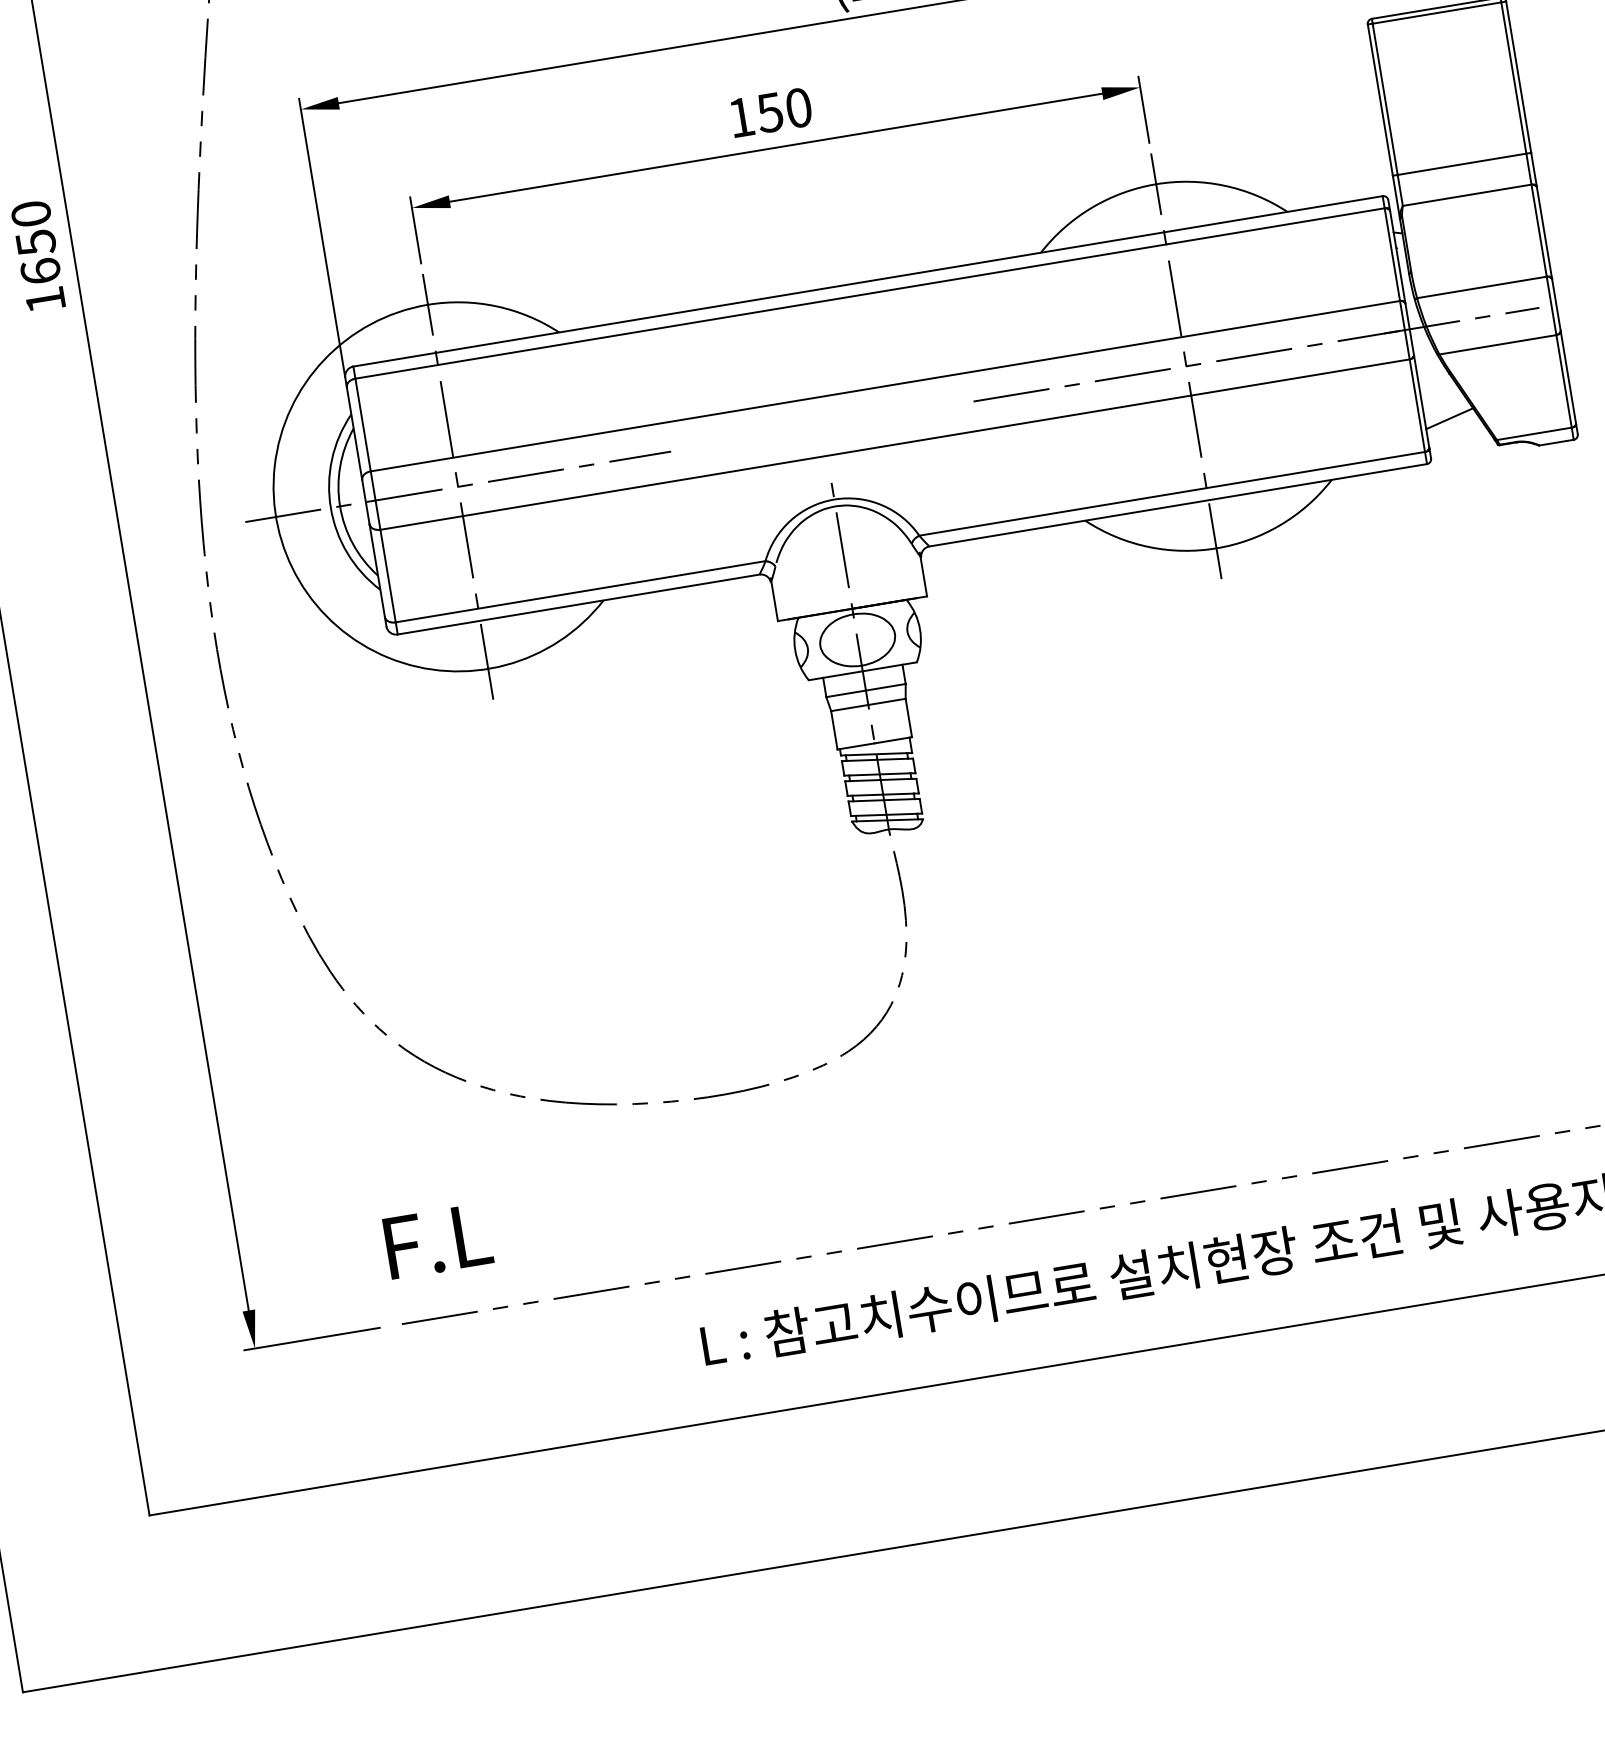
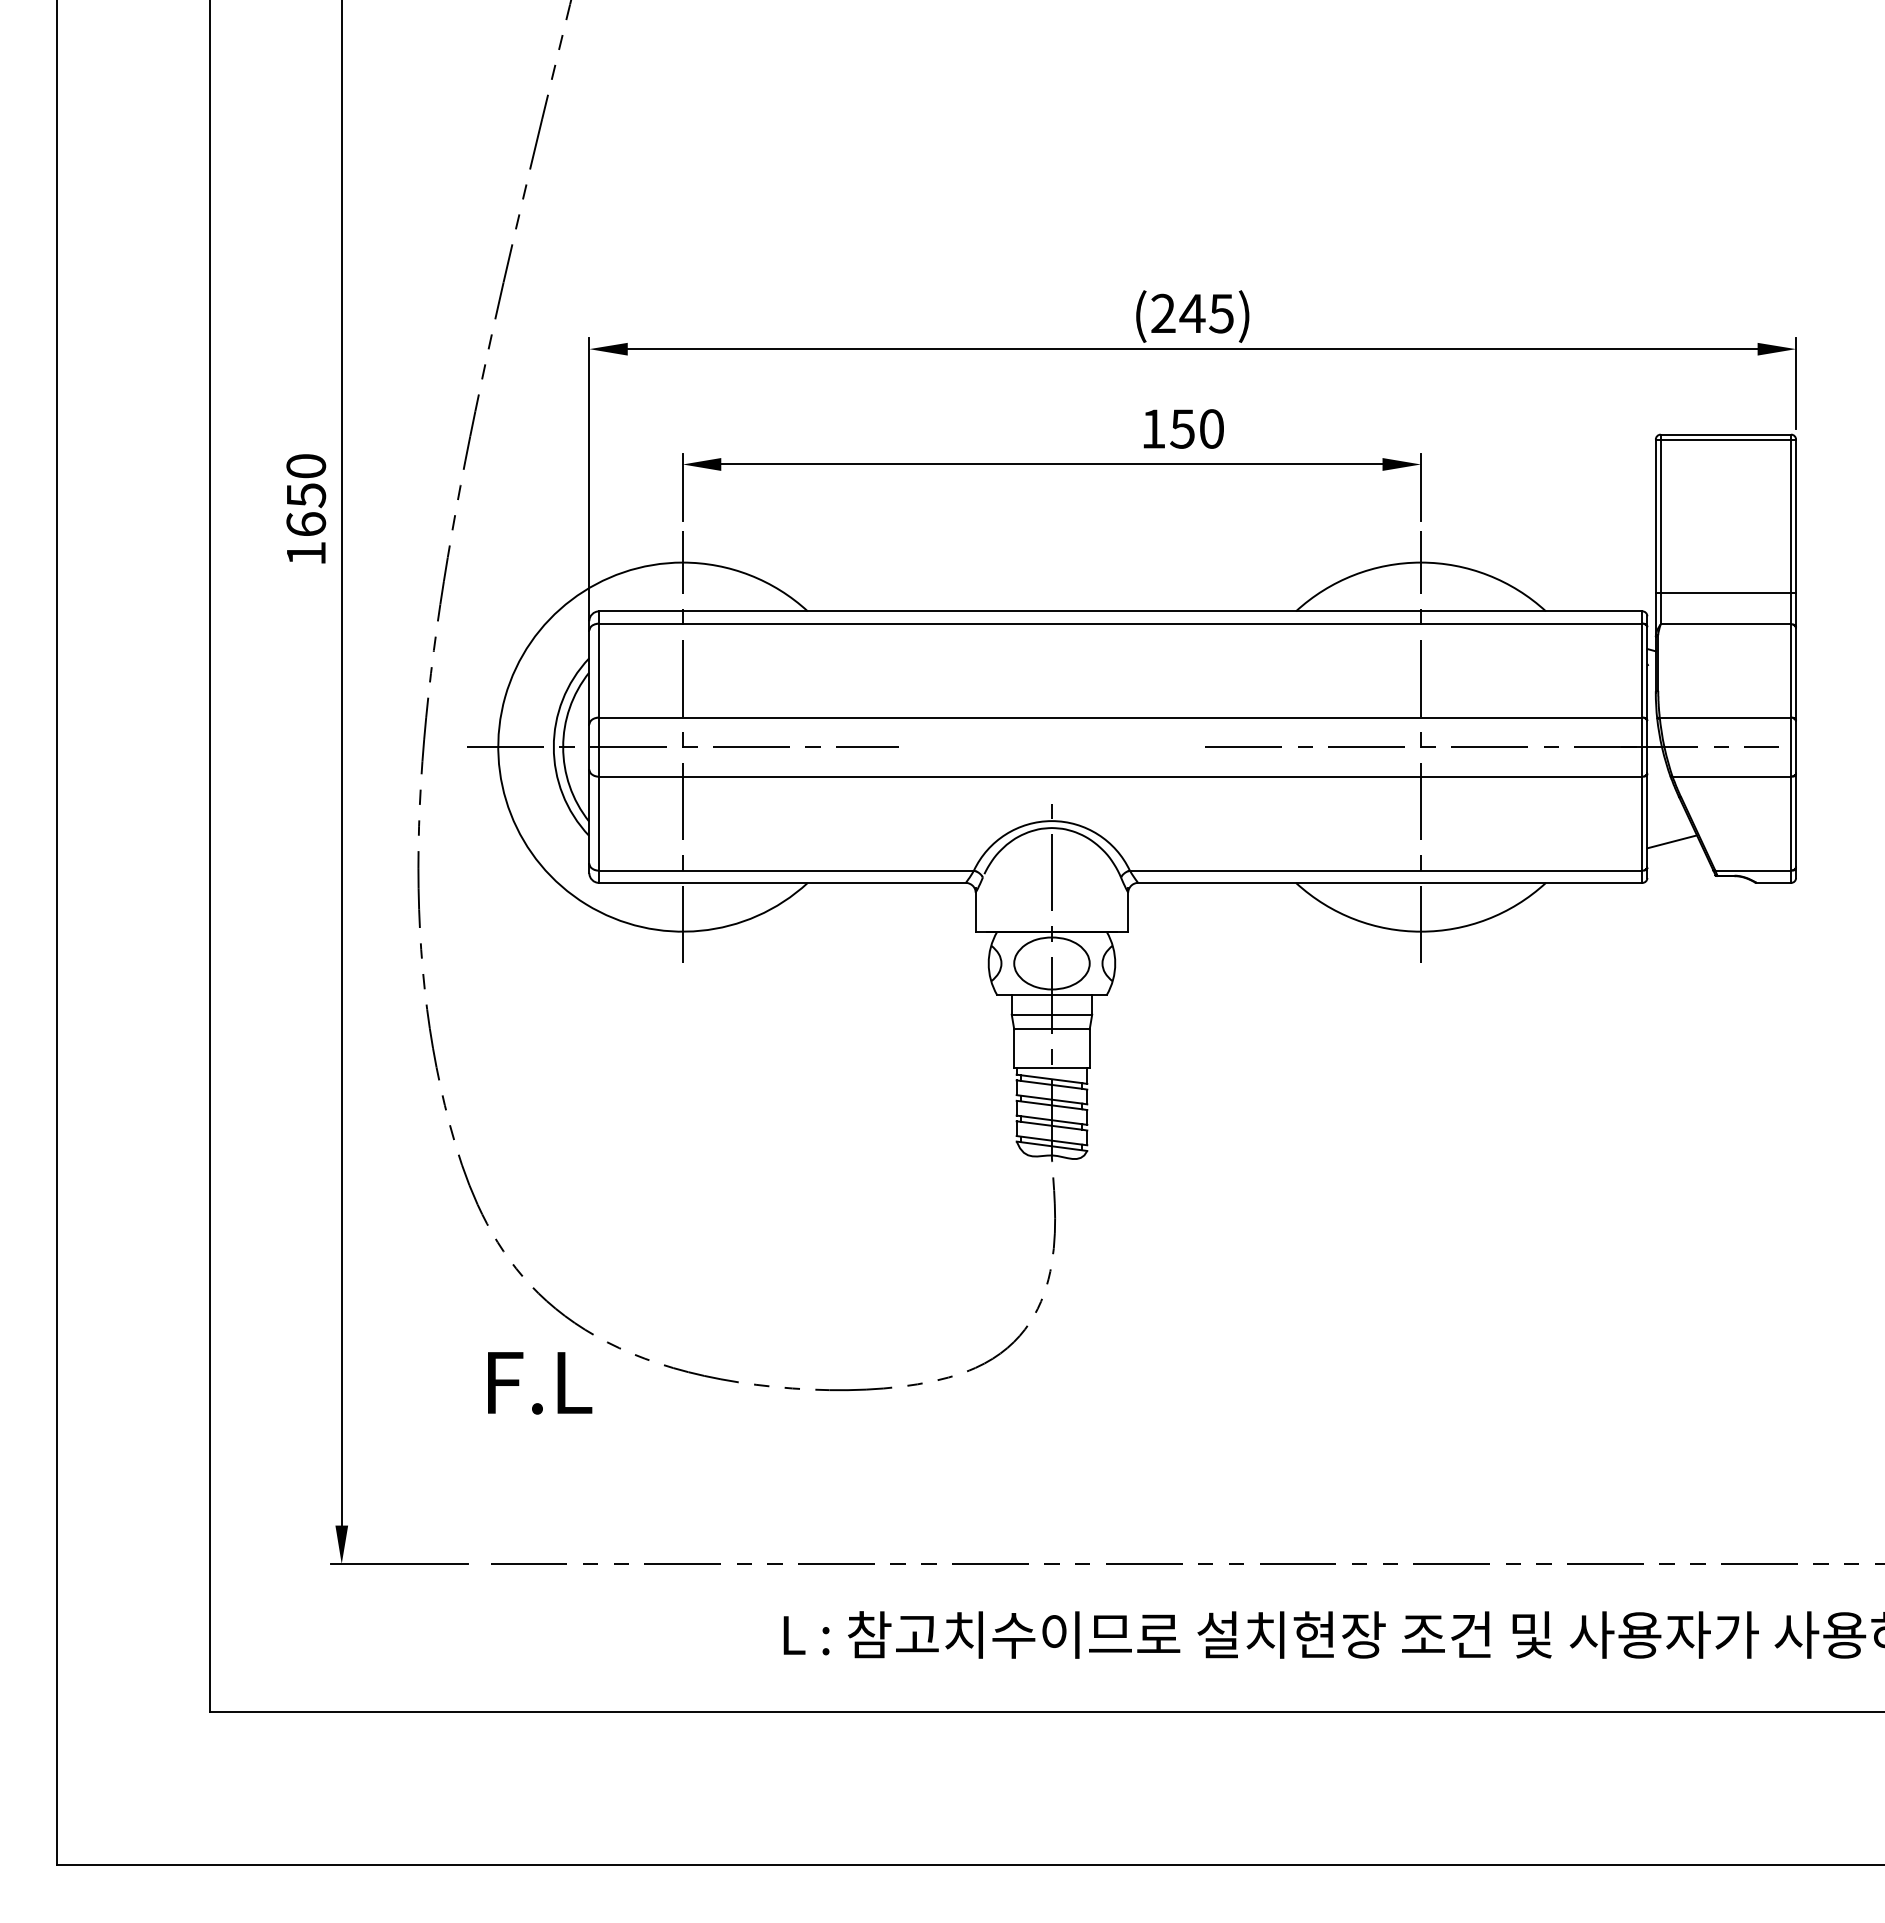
text: (770, 112) -> (1183, 428), moved
text: (38, 255) -> (306, 508), moved
text: (438, 1241) -> (540, 1383), moved

